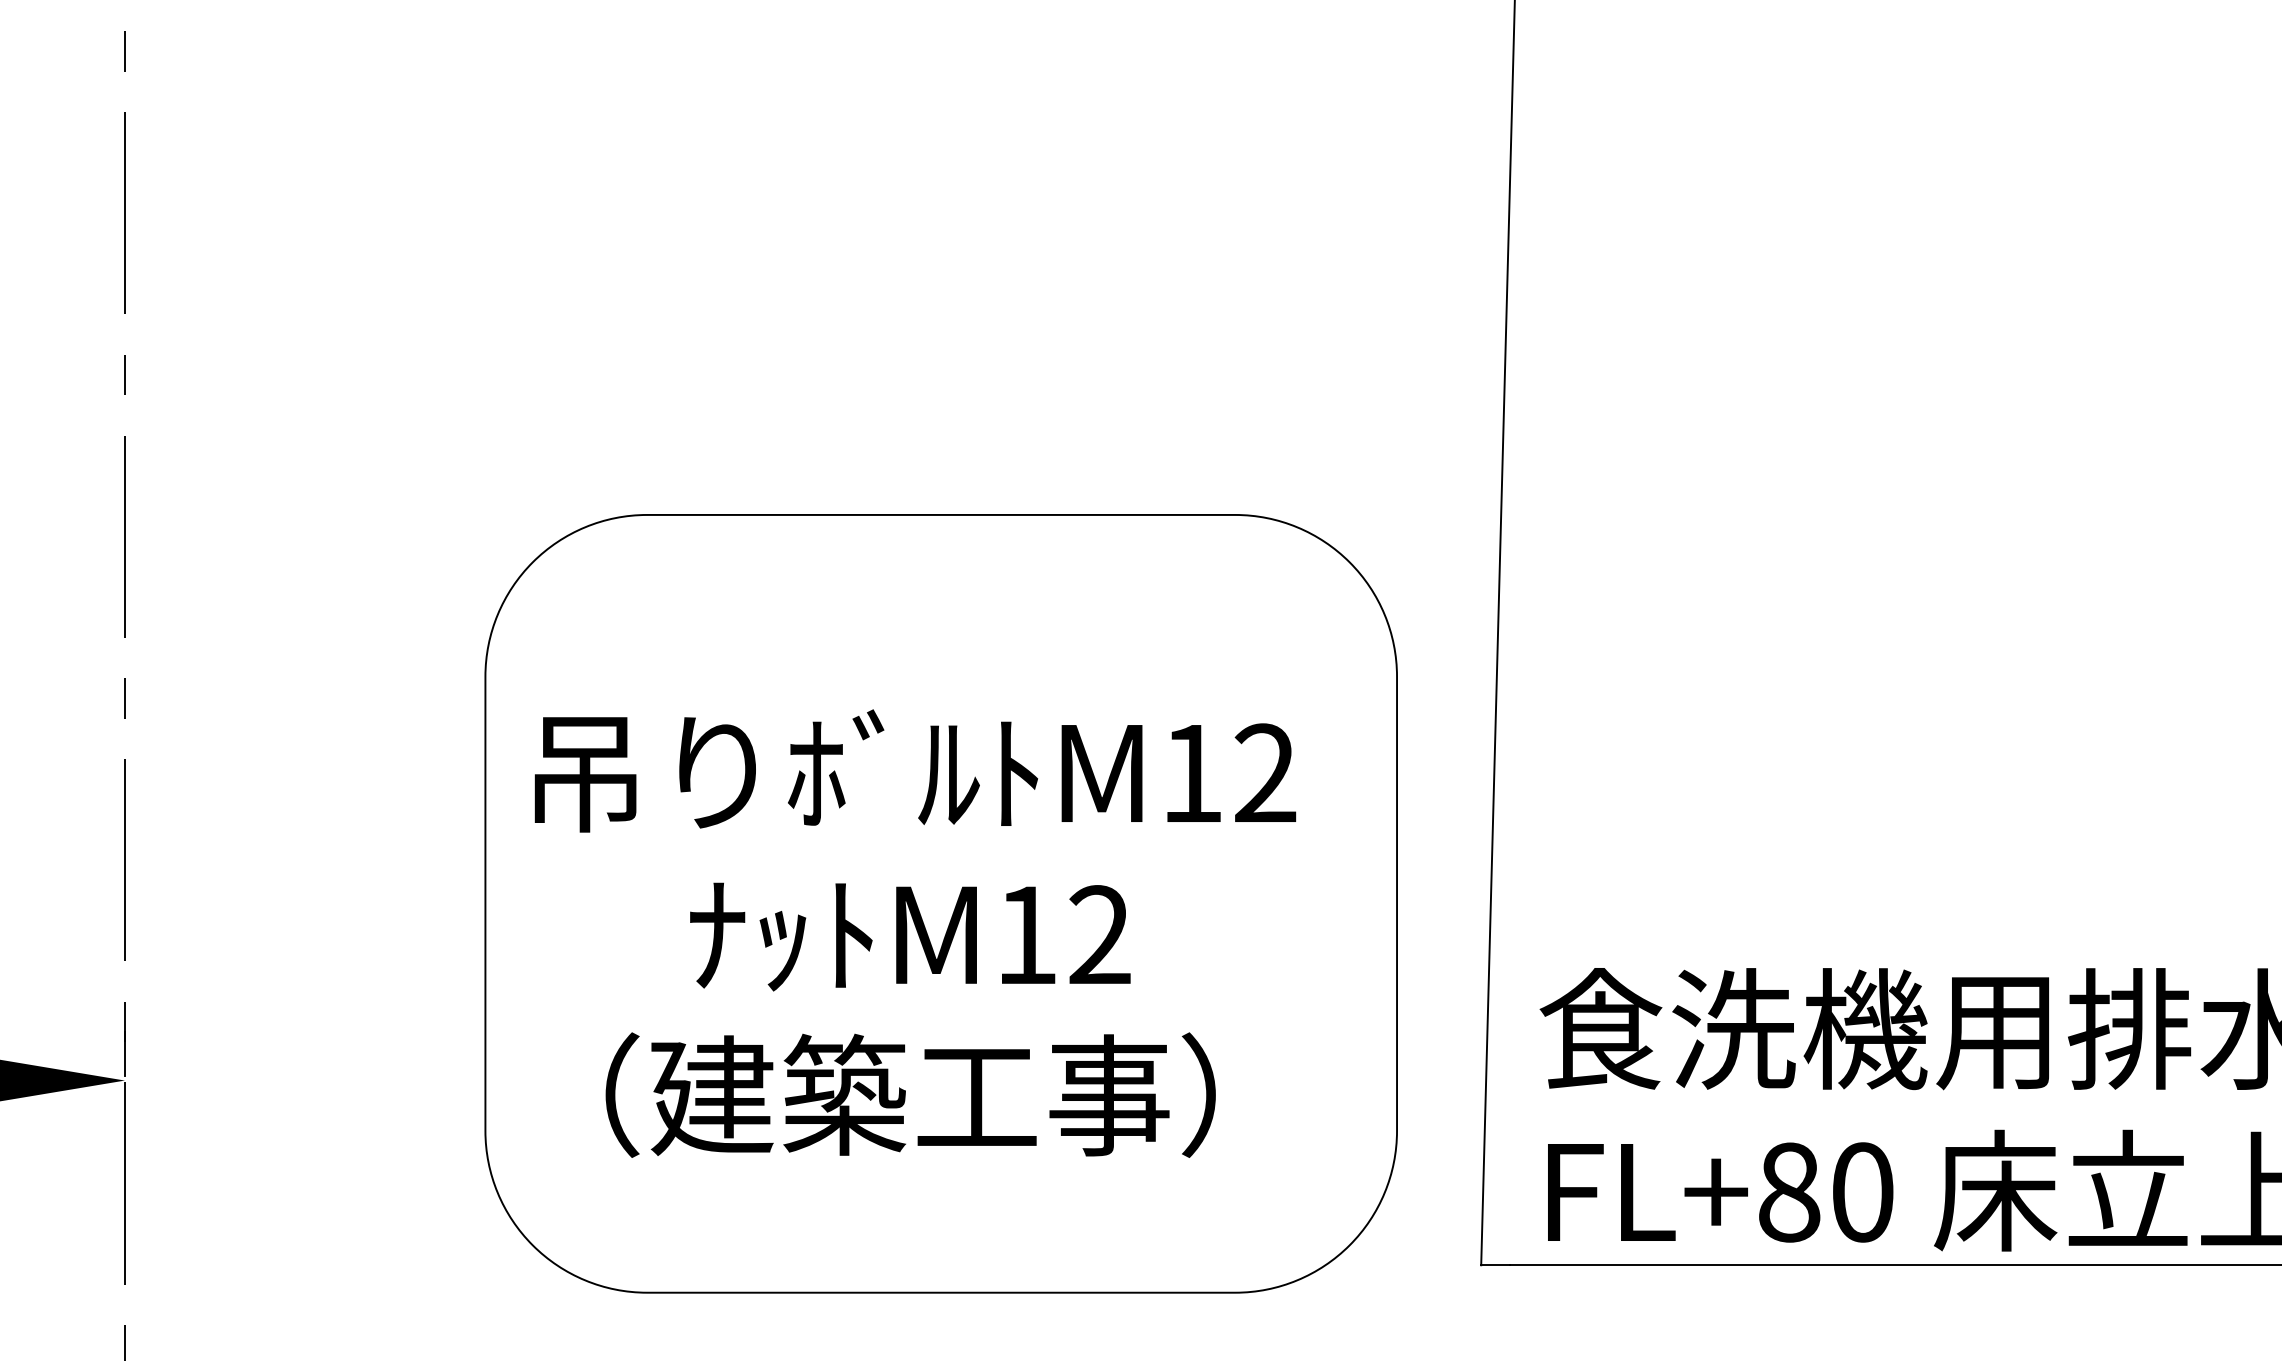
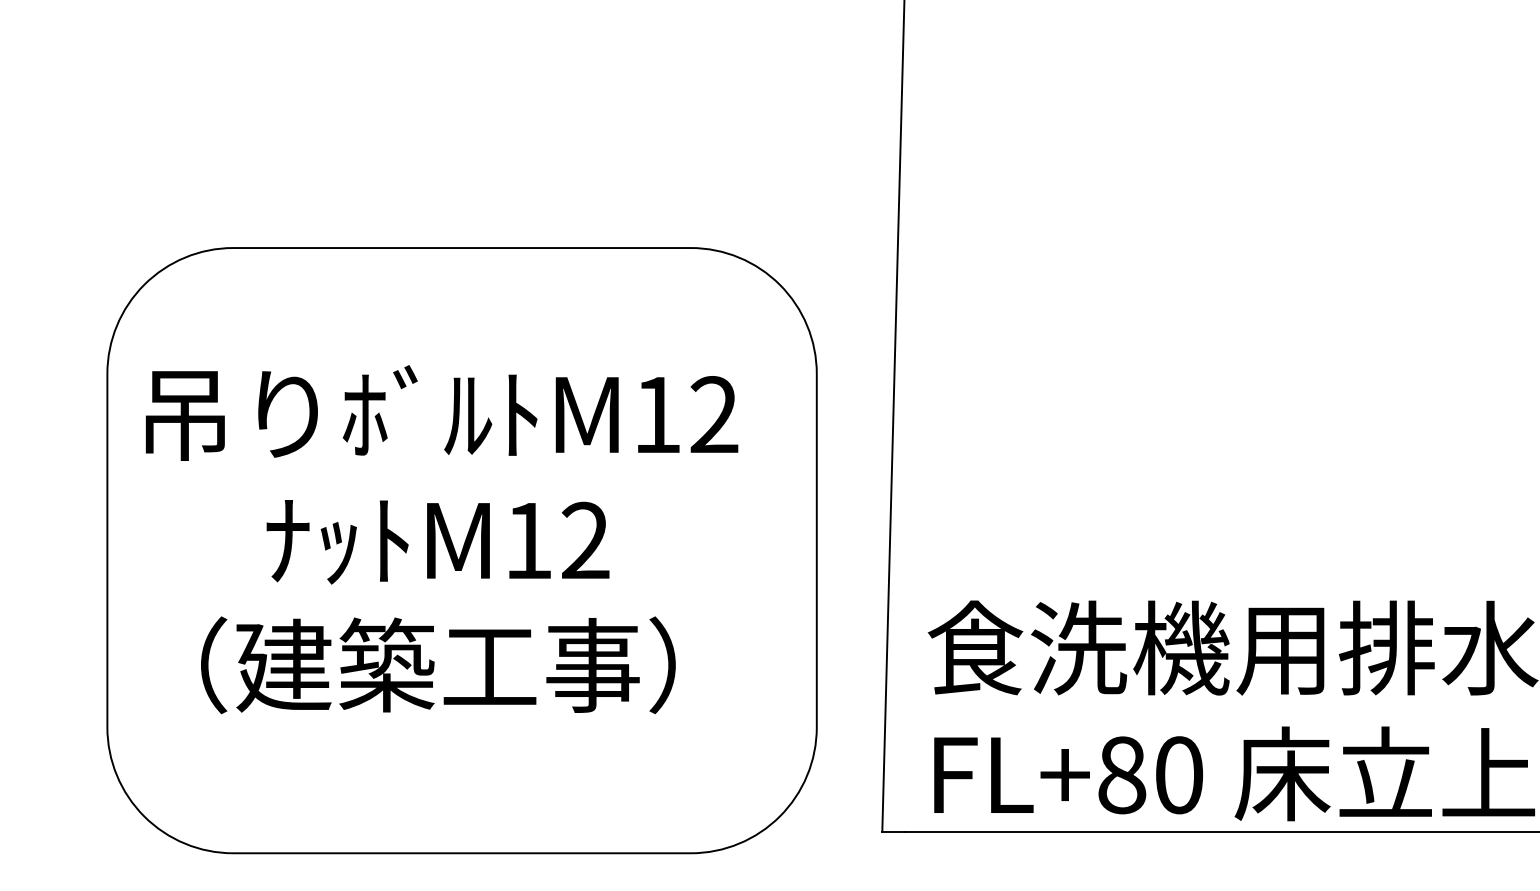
text: (915, 933) -> (442, 539), moved

